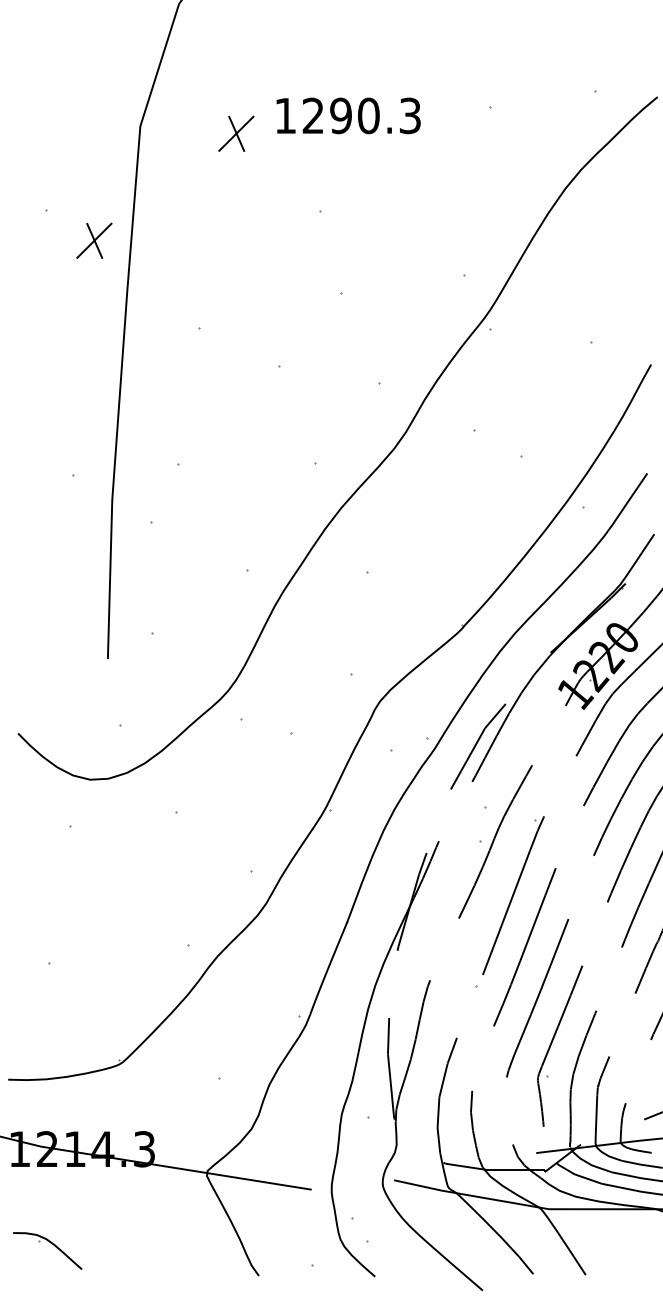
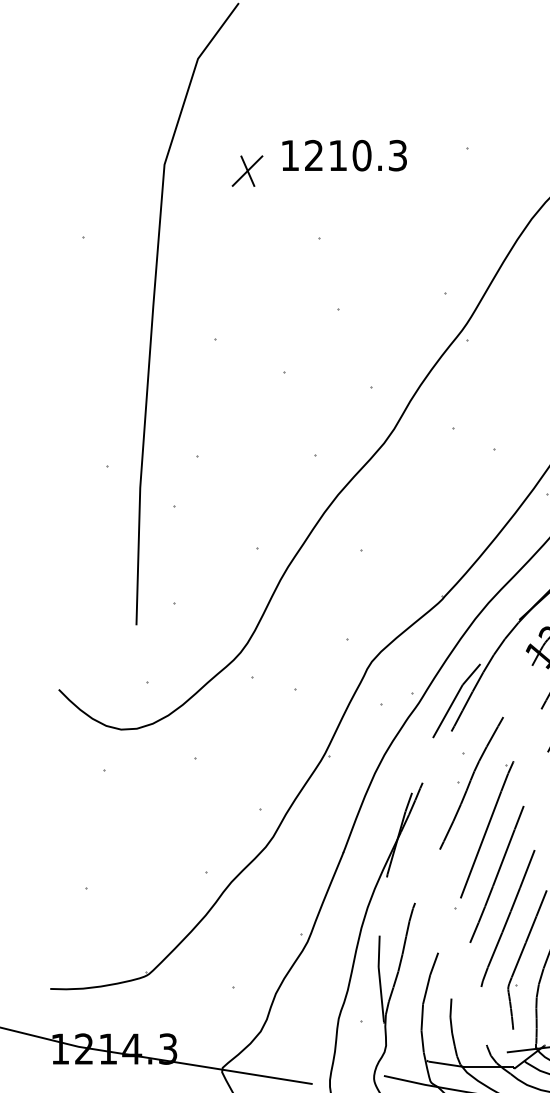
text: (340, 115) -> (337, 155), 1290.3 -> 1210.3
part: (94, 240) -> (124, 263), removed

